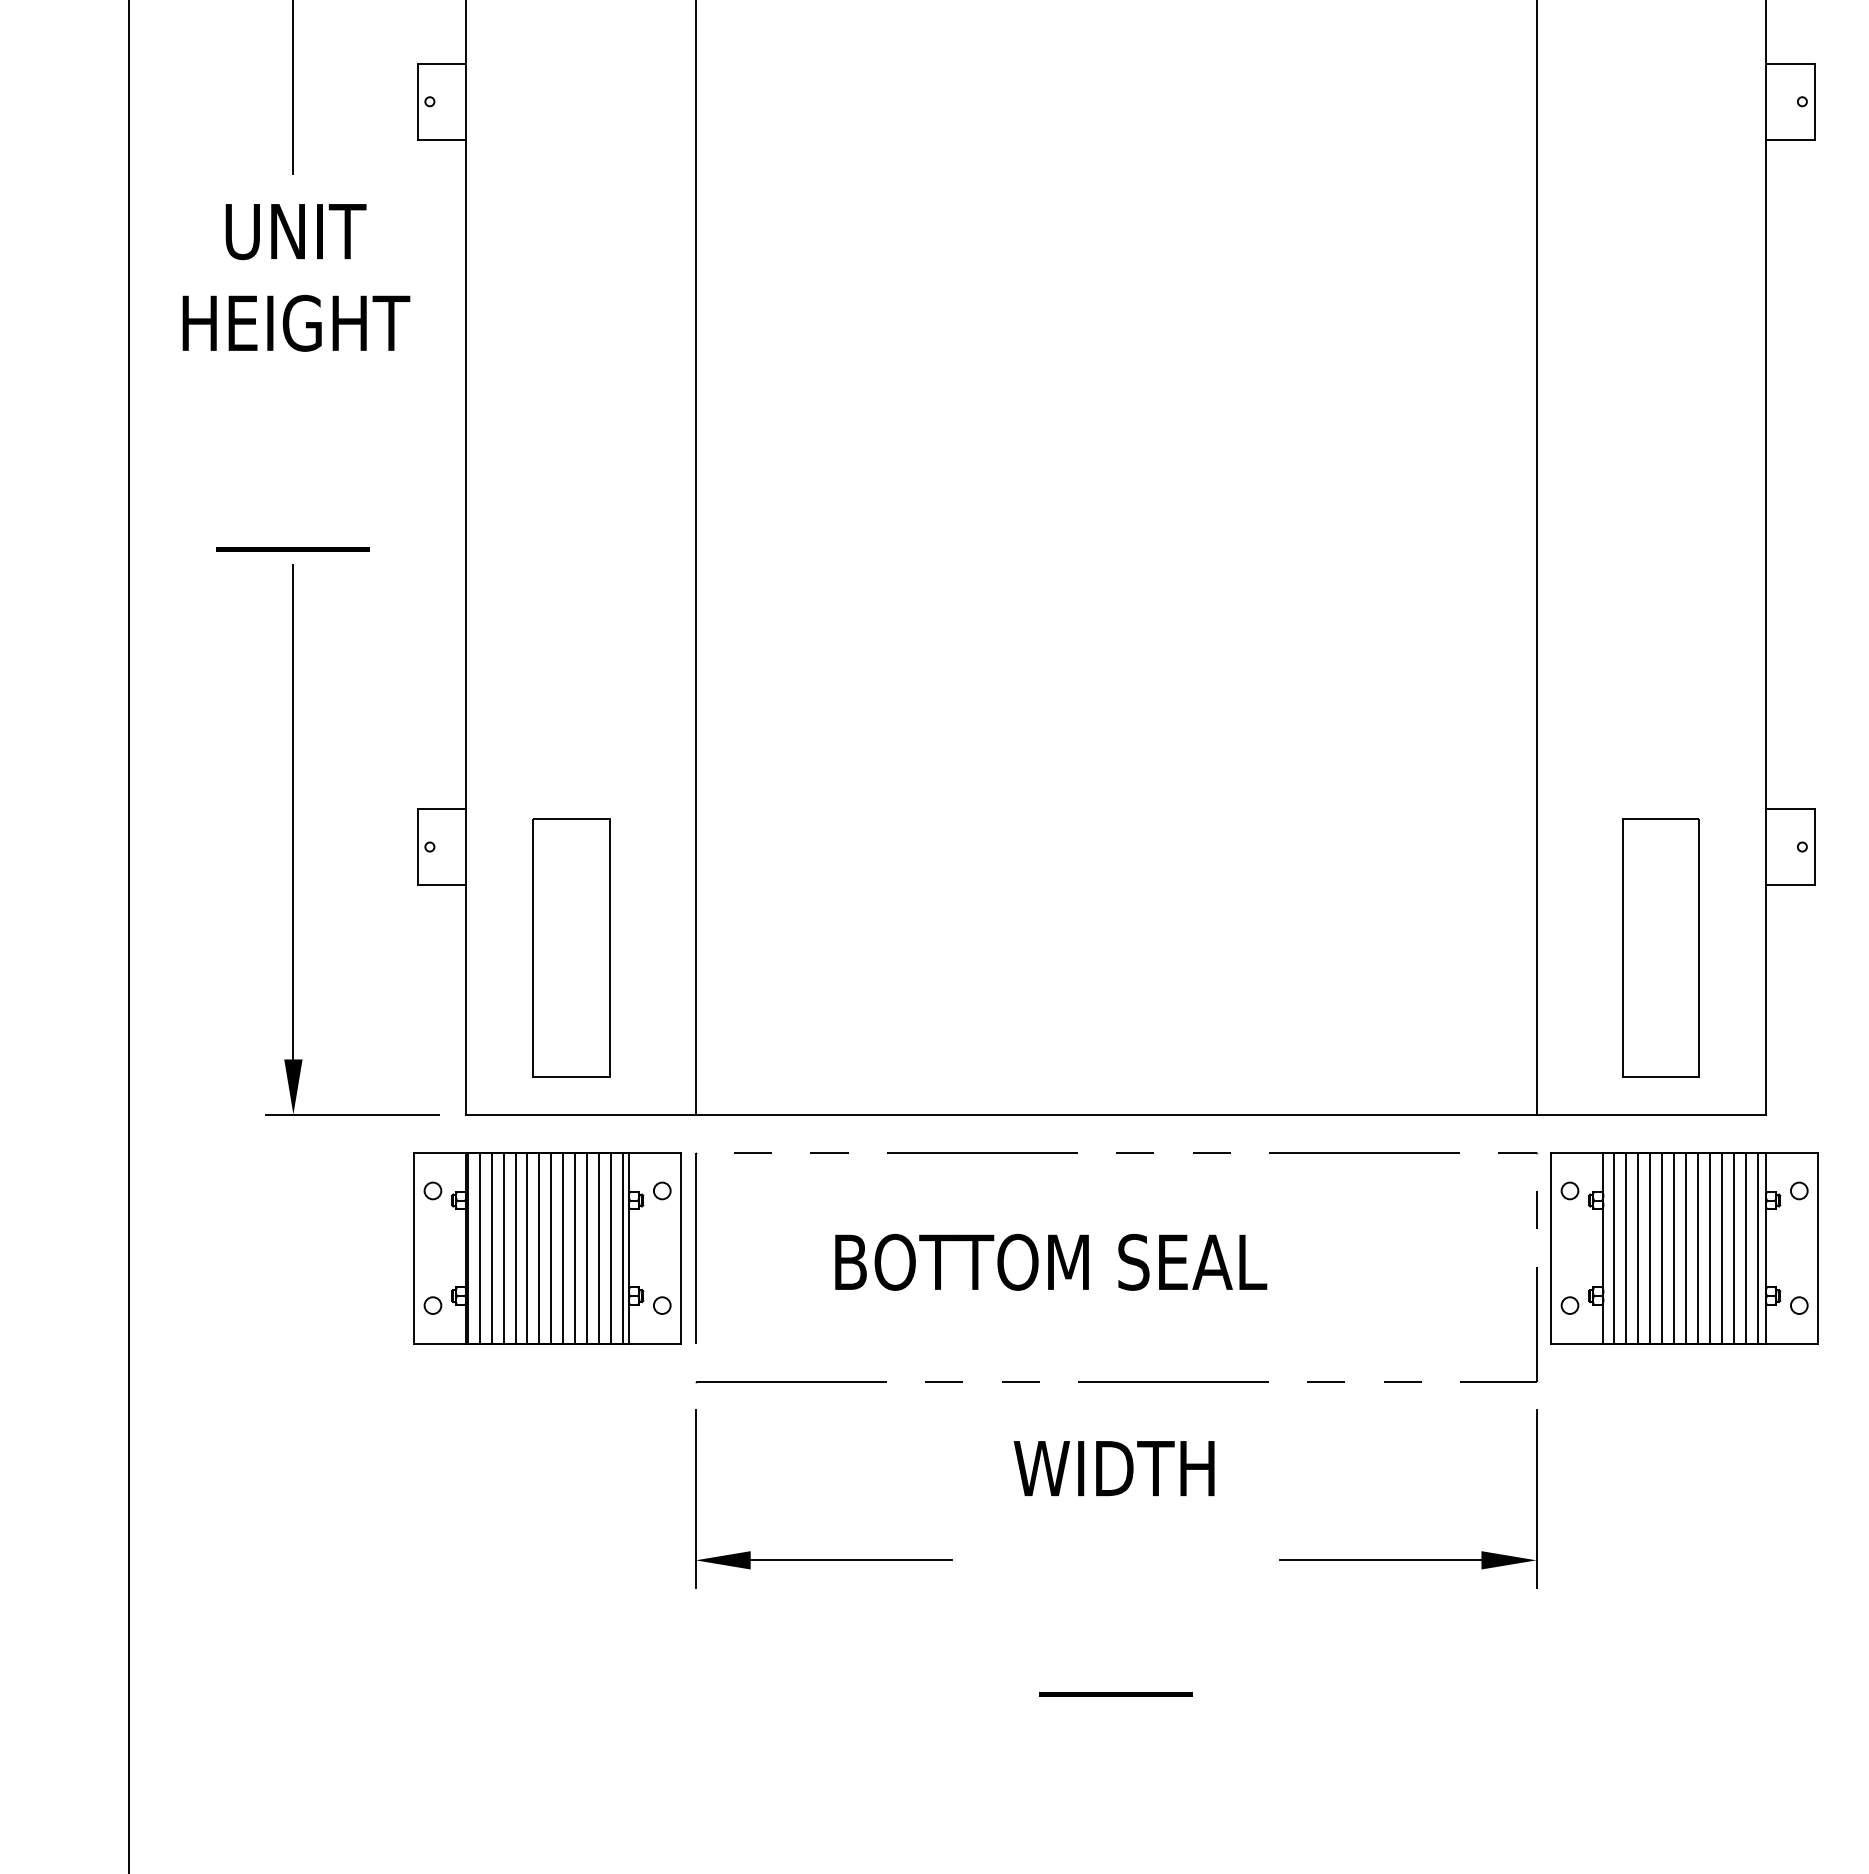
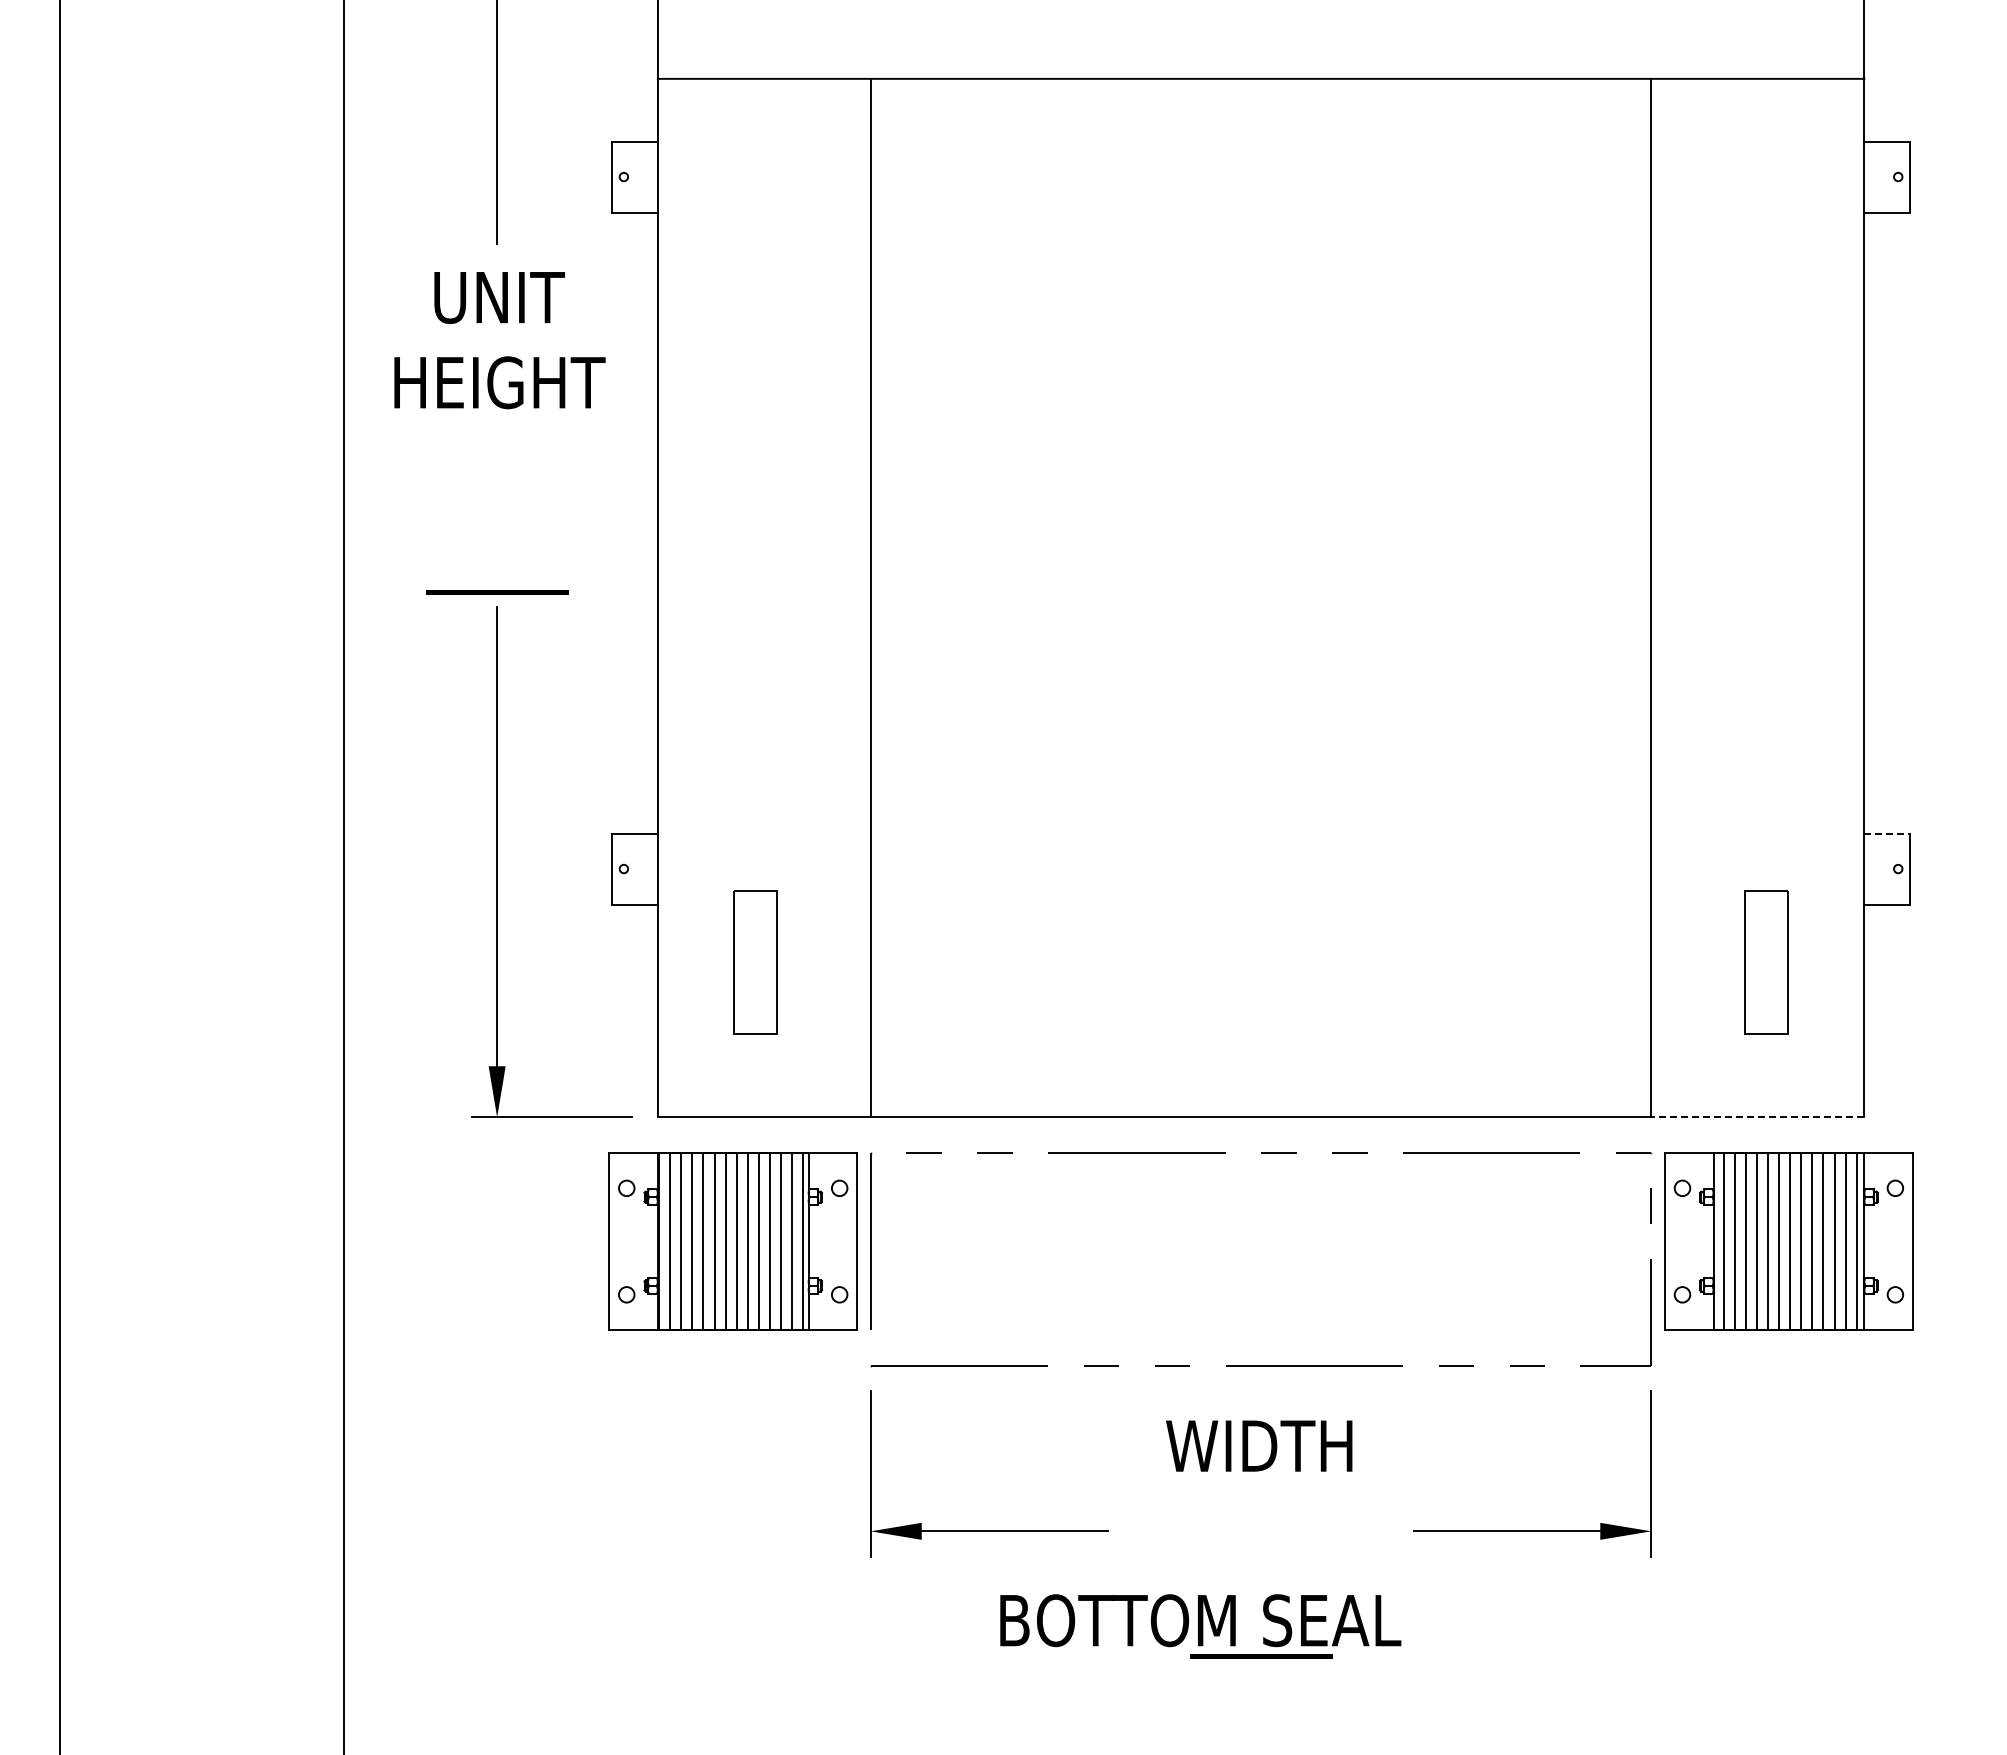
line: (1790, 808) -> (1887, 833), solid -> dashed
part: (571, 947) -> (755, 962), size x0.6
part: (1660, 947) -> (1766, 962), size x0.6
line: (1650, 1114) -> (1757, 1117), solid -> dashed
text: (1050, 1262) -> (1200, 1620), moved

